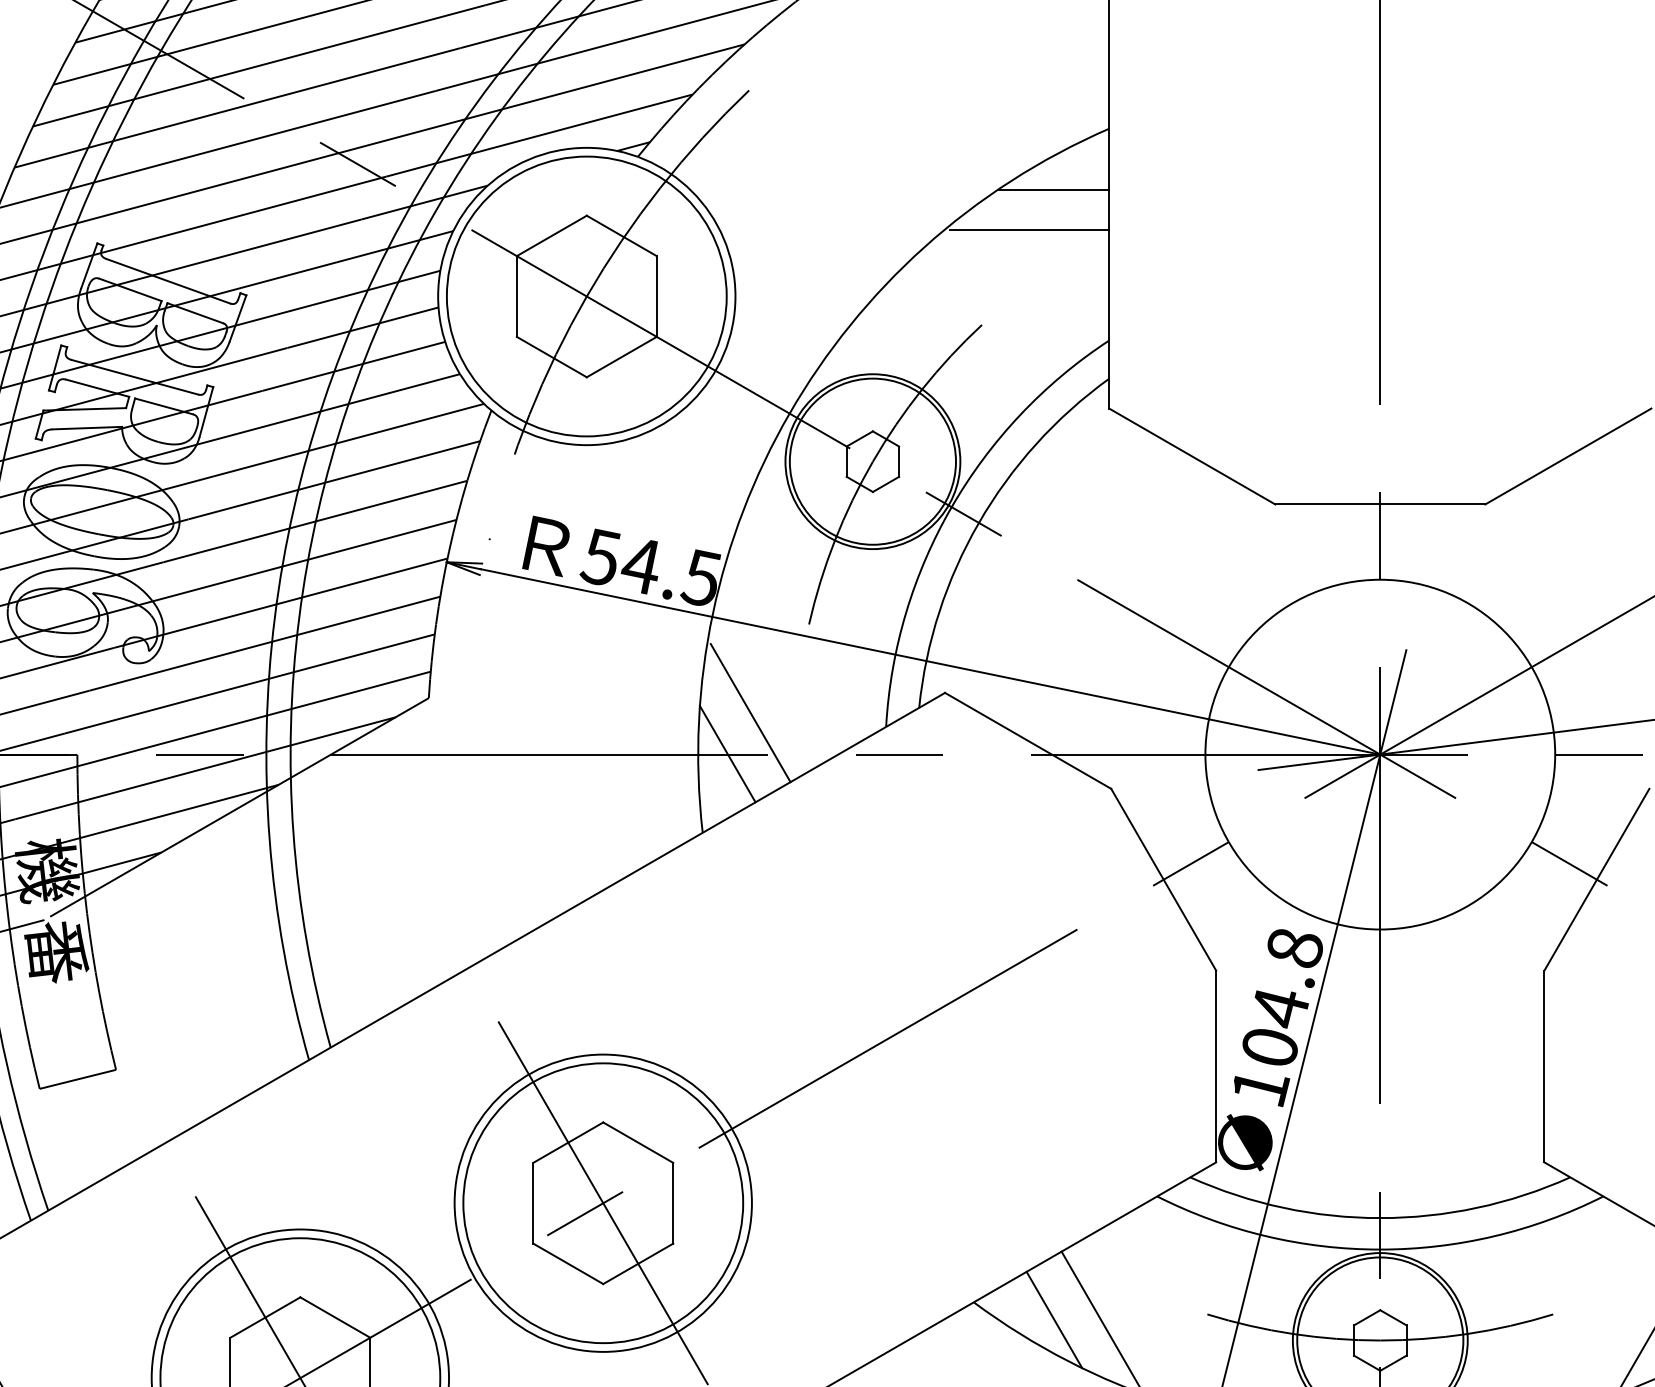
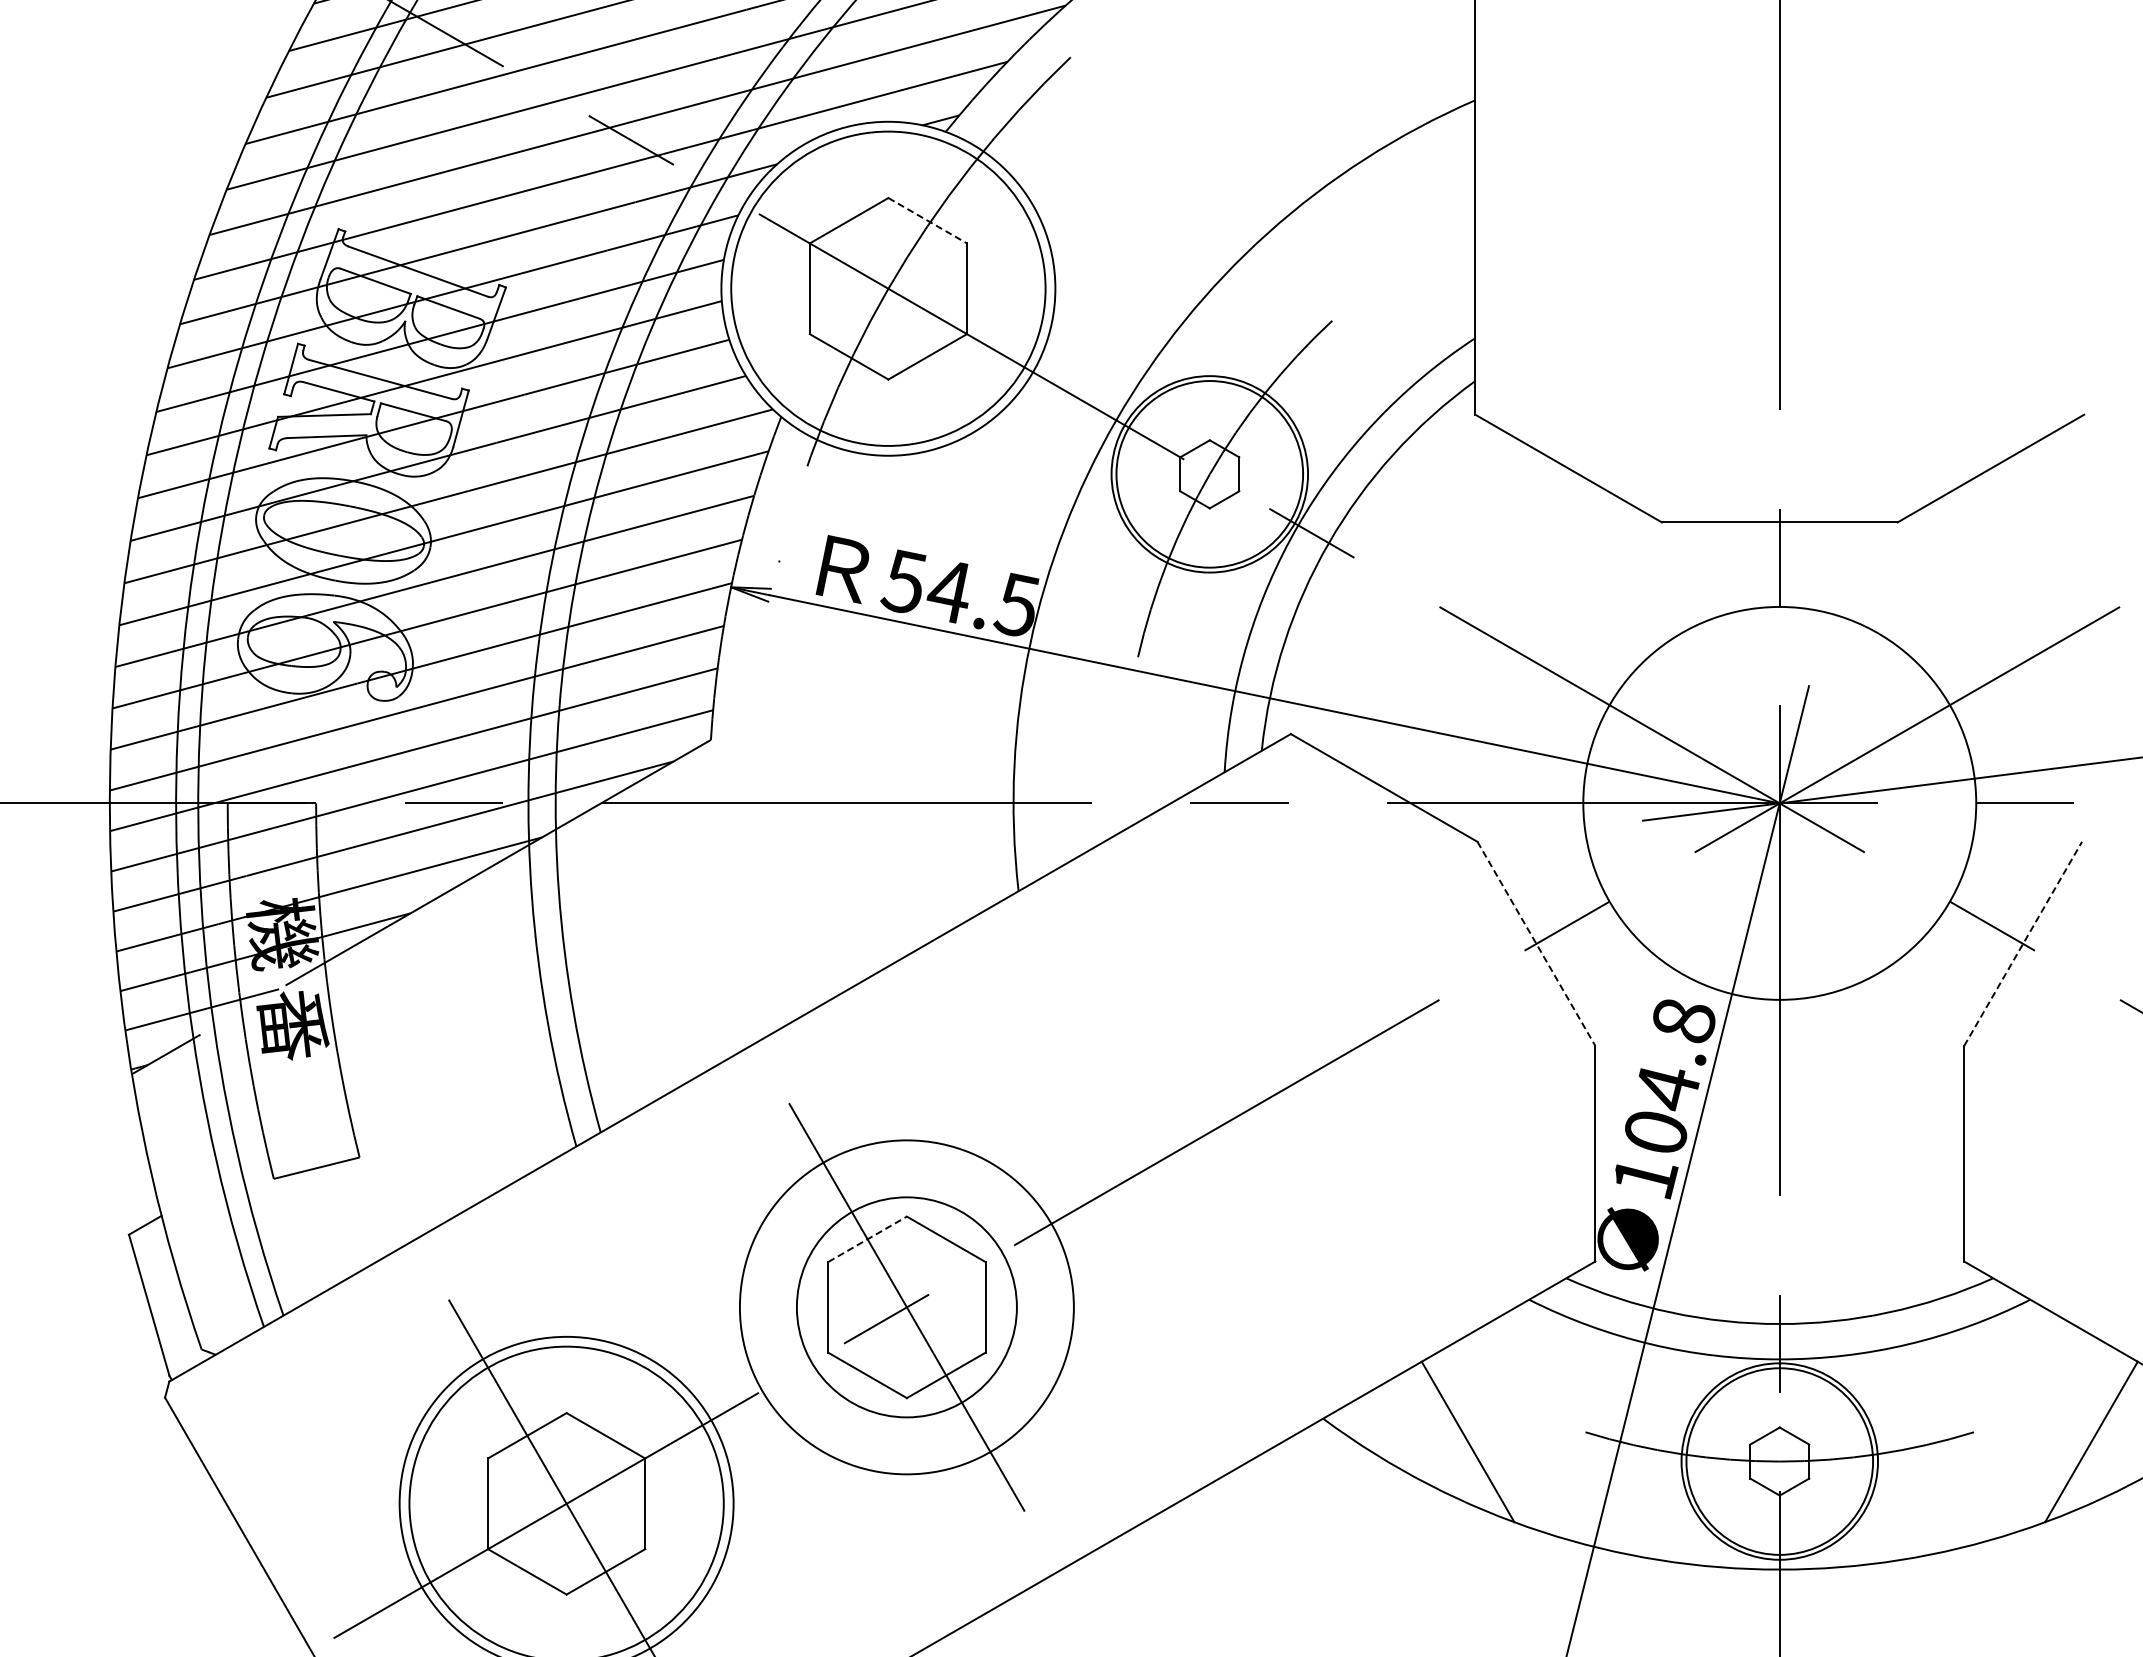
line: (1053, 189) -> (1412, 168), removed
line: (1029, 230) -> (1385, 214), removed
line: (622, 235) -> (928, 220), solid -> dashed
line: (750, 712) -> (1072, 756), removed
line: (727, 753) -> (1046, 802), removed
line: (1163, 879) -> (1536, 943), solid -> dashed
line: (1597, 879) -> (2023, 943), solid -> dashed
line: (569, 1142) -> (868, 1239), solid -> dashed
circle: (602, 1203) -> (906, 1307), size x0.7
line: (1054, 1319) -> (1413, 1438), removed

